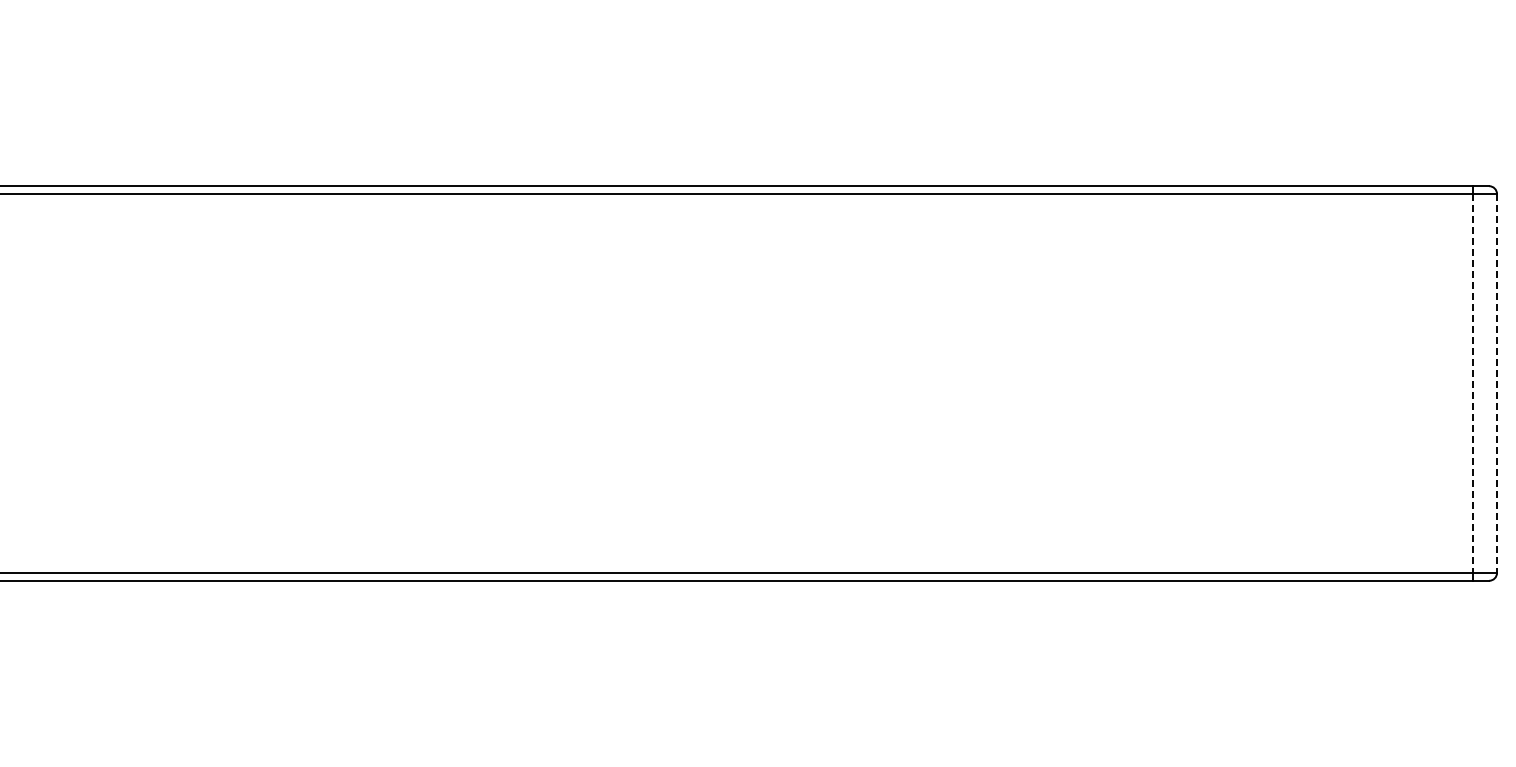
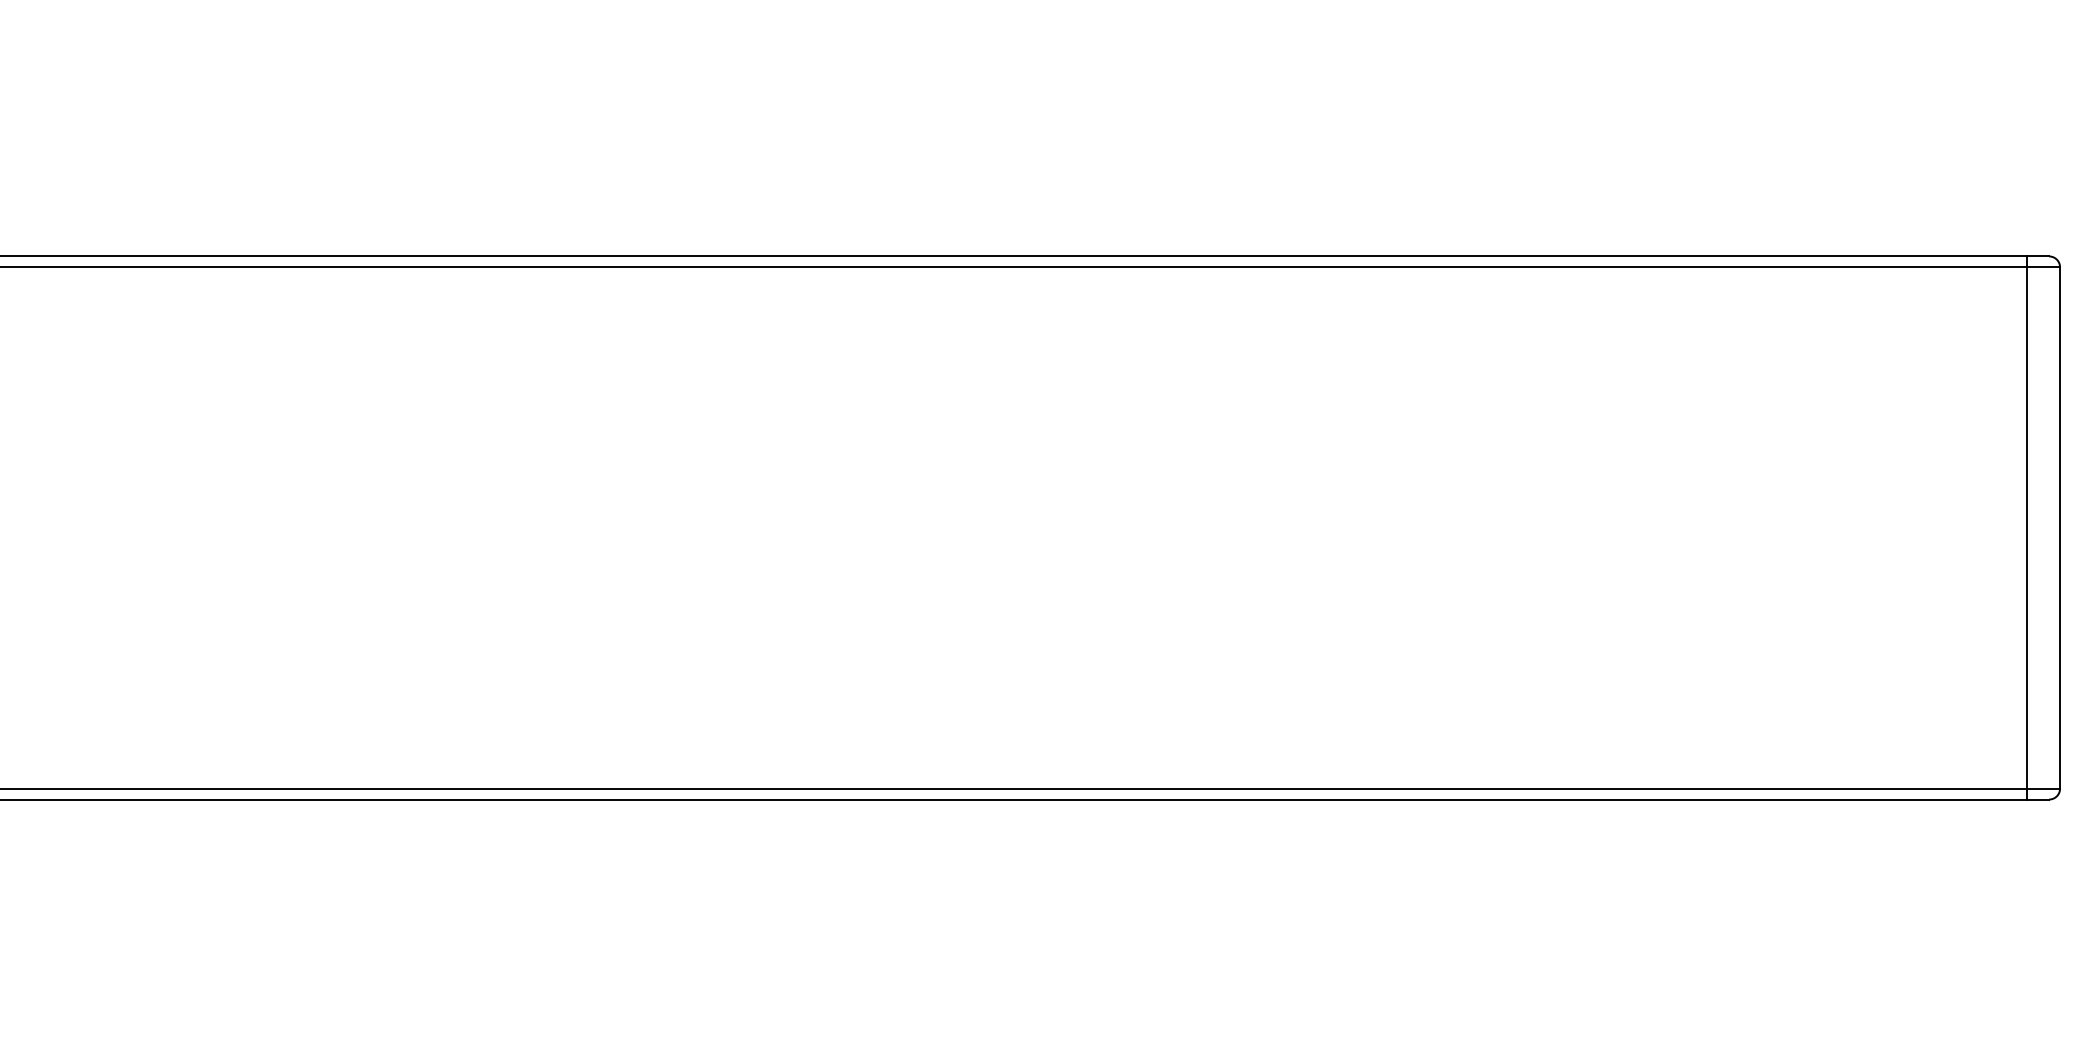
line: (1473, 383) -> (2027, 528), dashed -> solid
line: (1497, 383) -> (2060, 528), dashed -> solid

